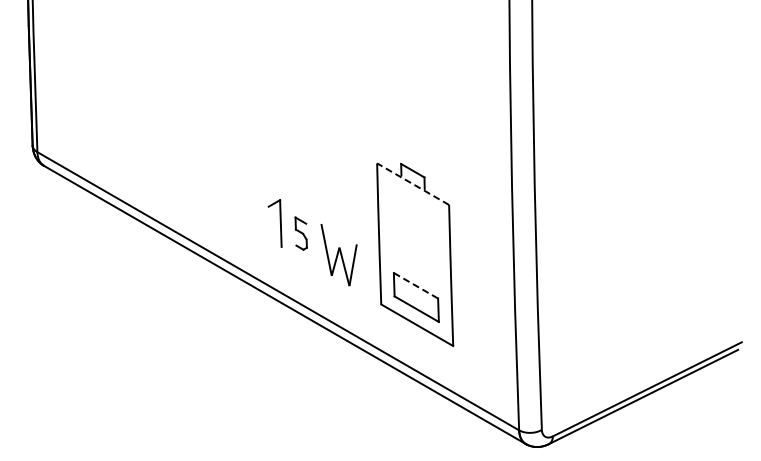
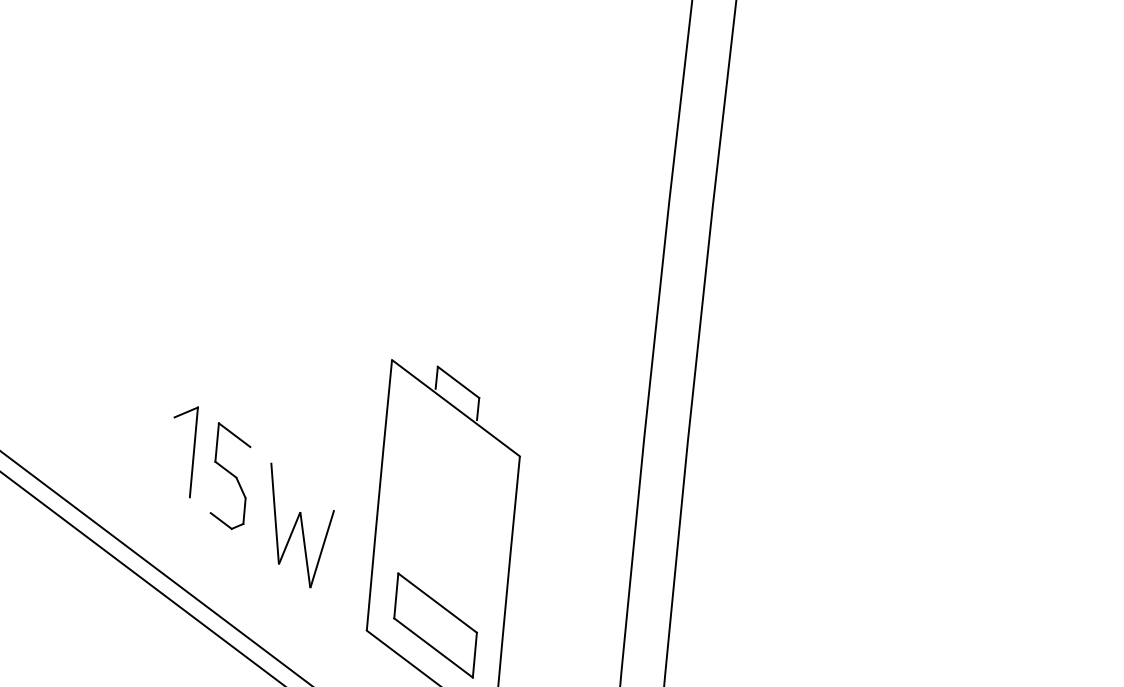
line: (413, 184) -> (456, 408), dashed -> solid
part: (300, 233) -> (229, 476), size x1.67
line: (416, 285) -> (438, 602), dashed -> solid

